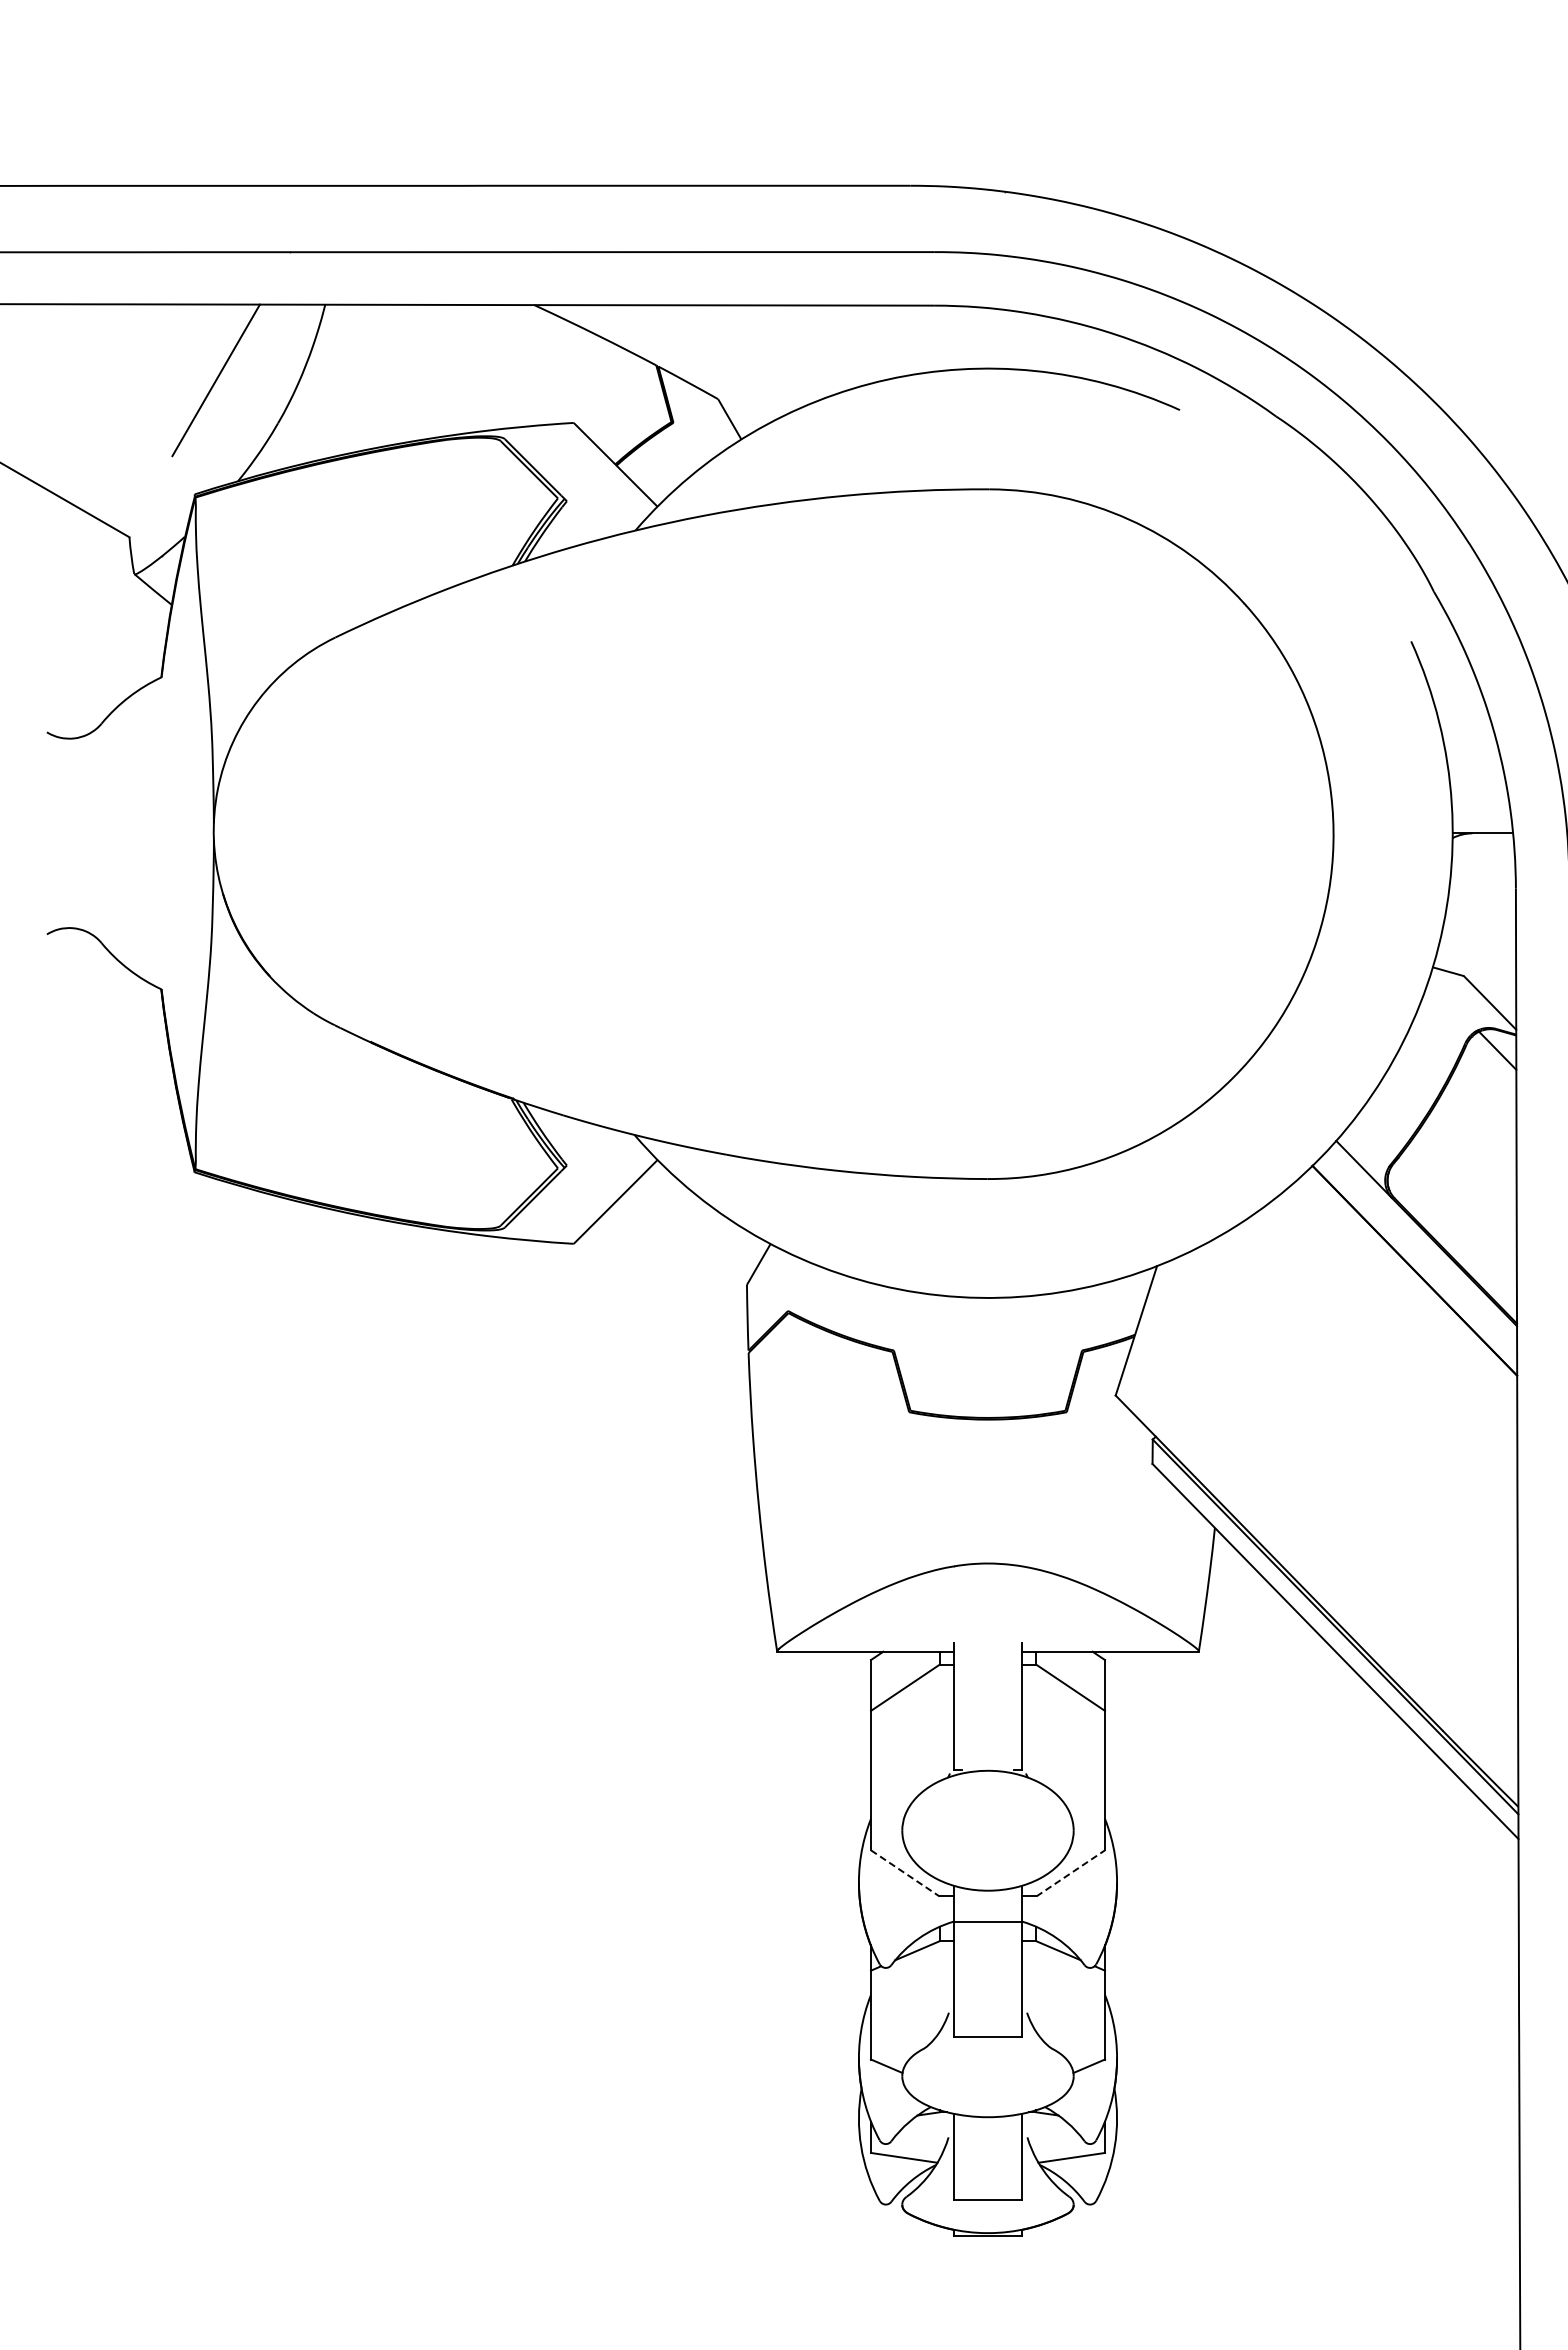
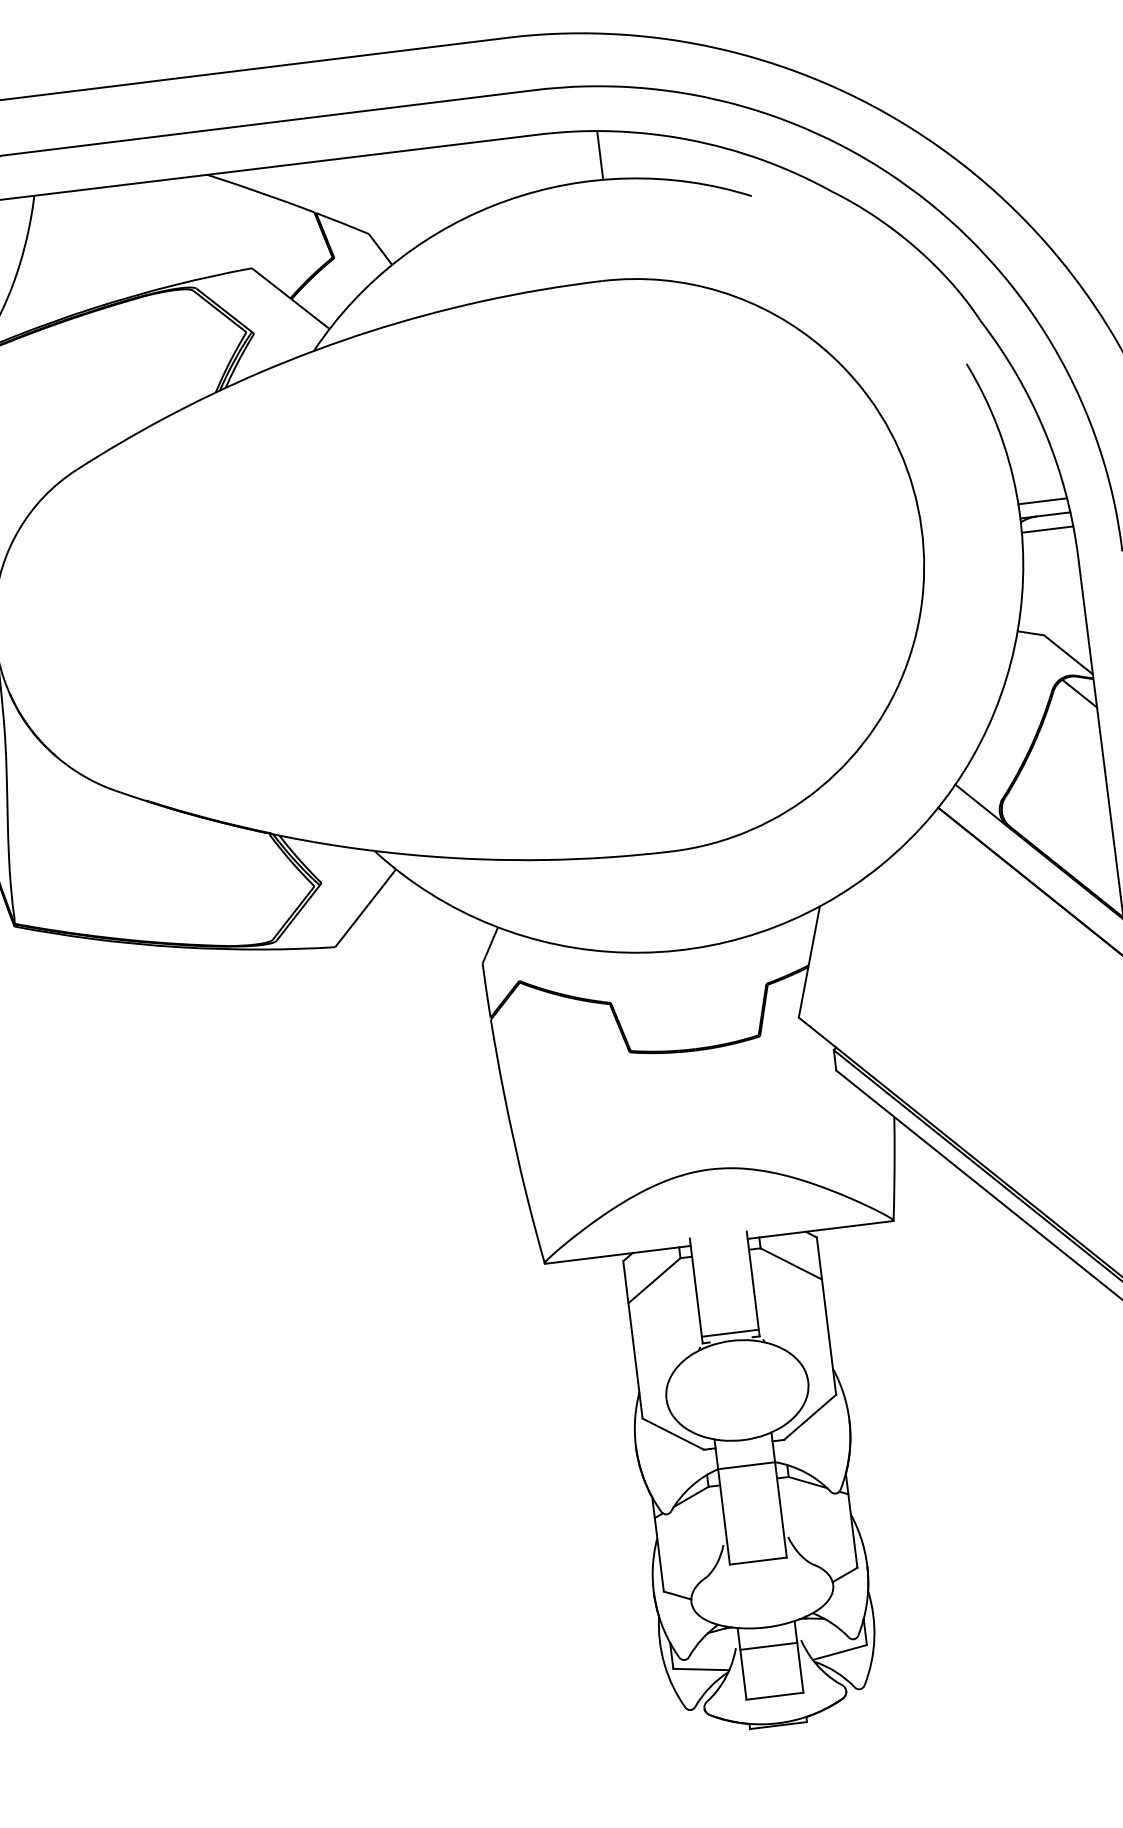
line: (1005, 338) -> (600, 154), added
line: (1481, 816) -> (1042, 501), added
line: (1483, 850) -> (1047, 529), added
line: (987, 1761) -> (729, 1333), added
line: (905, 1873) -> (673, 1434), dashed -> solid
line: (1071, 1873) -> (810, 1417), dashed -> solid
line: (987, 2140) -> (768, 1646), added

